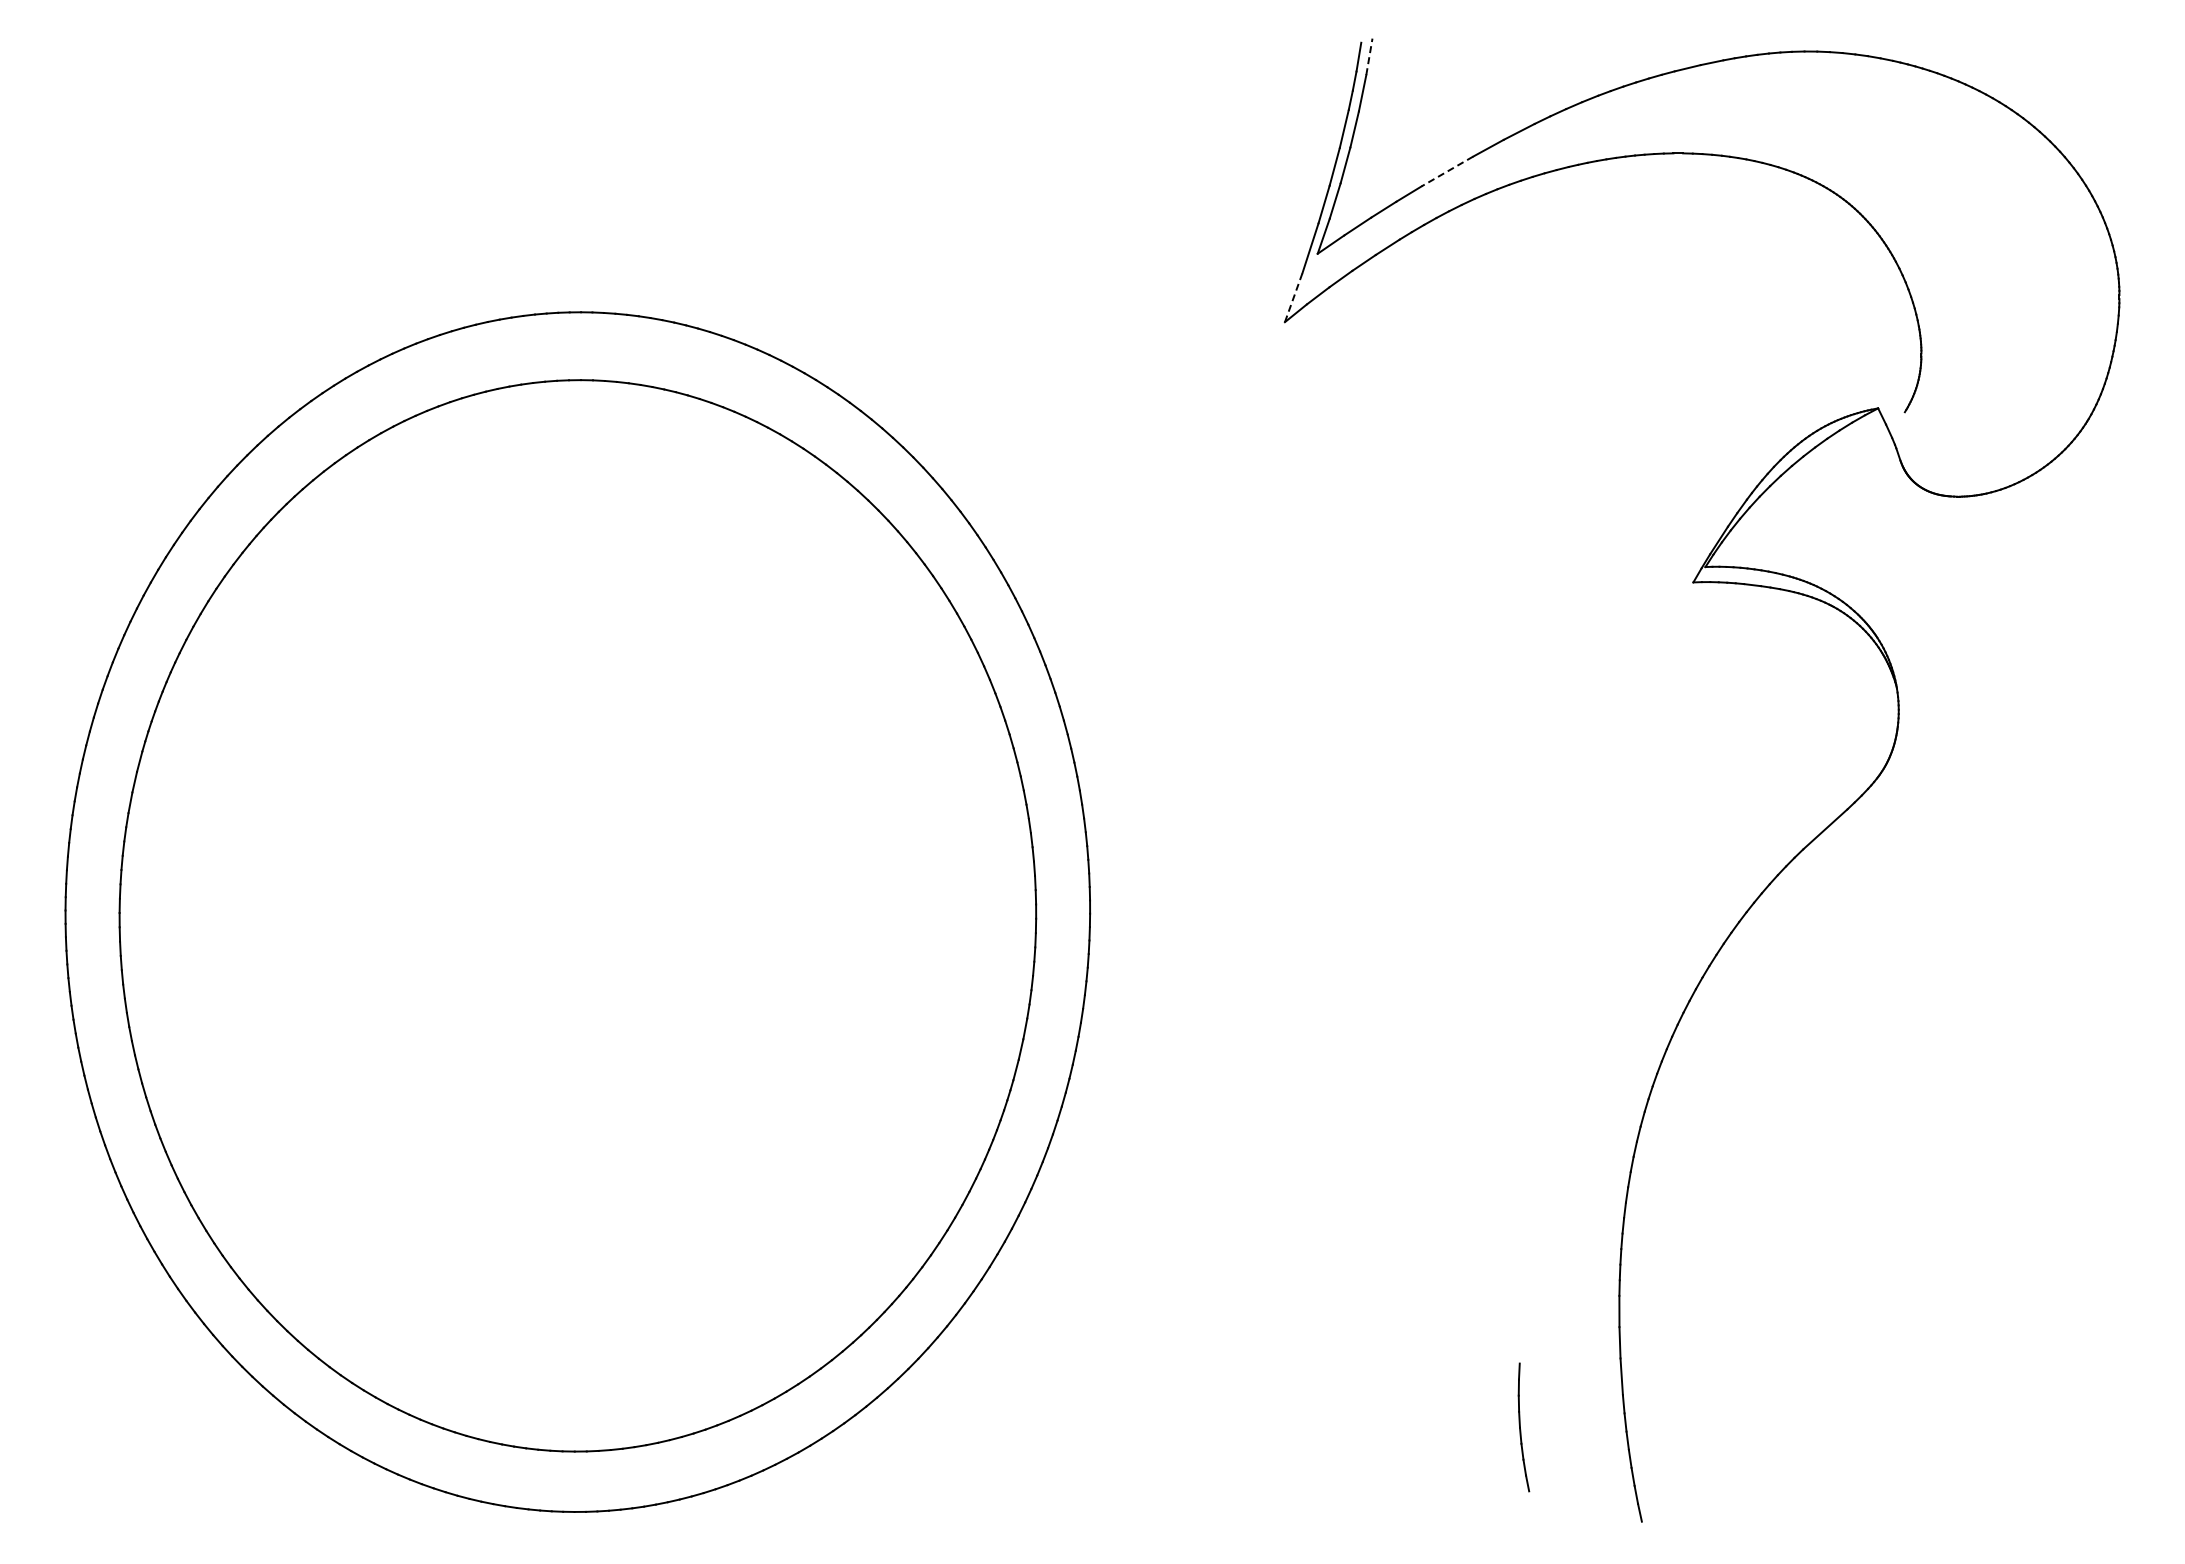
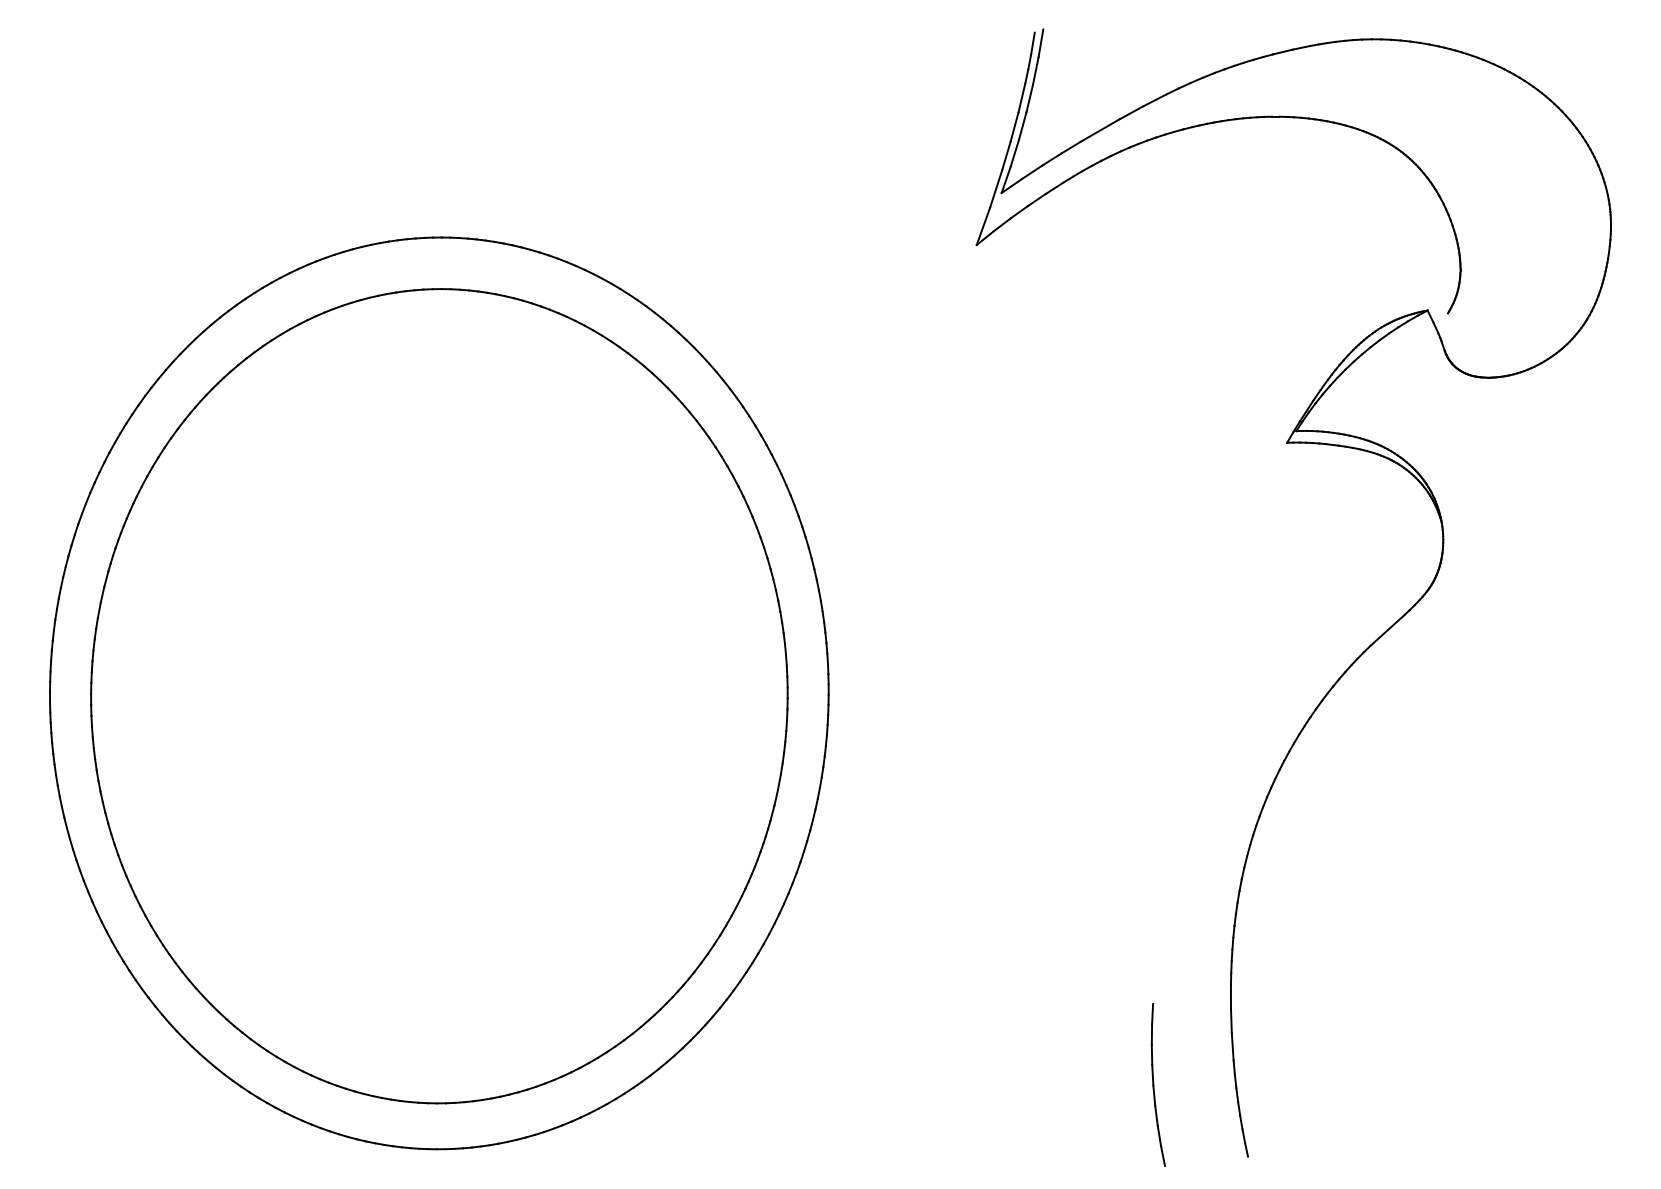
line: (1369, 56) -> (1041, 43), dashed -> solid
line: (1447, 171) -> (1100, 130), dashed -> solid
line: (1293, 297) -> (983, 226), dashed -> solid
part: (1523, 1427) -> (1158, 1085), size x1.67

